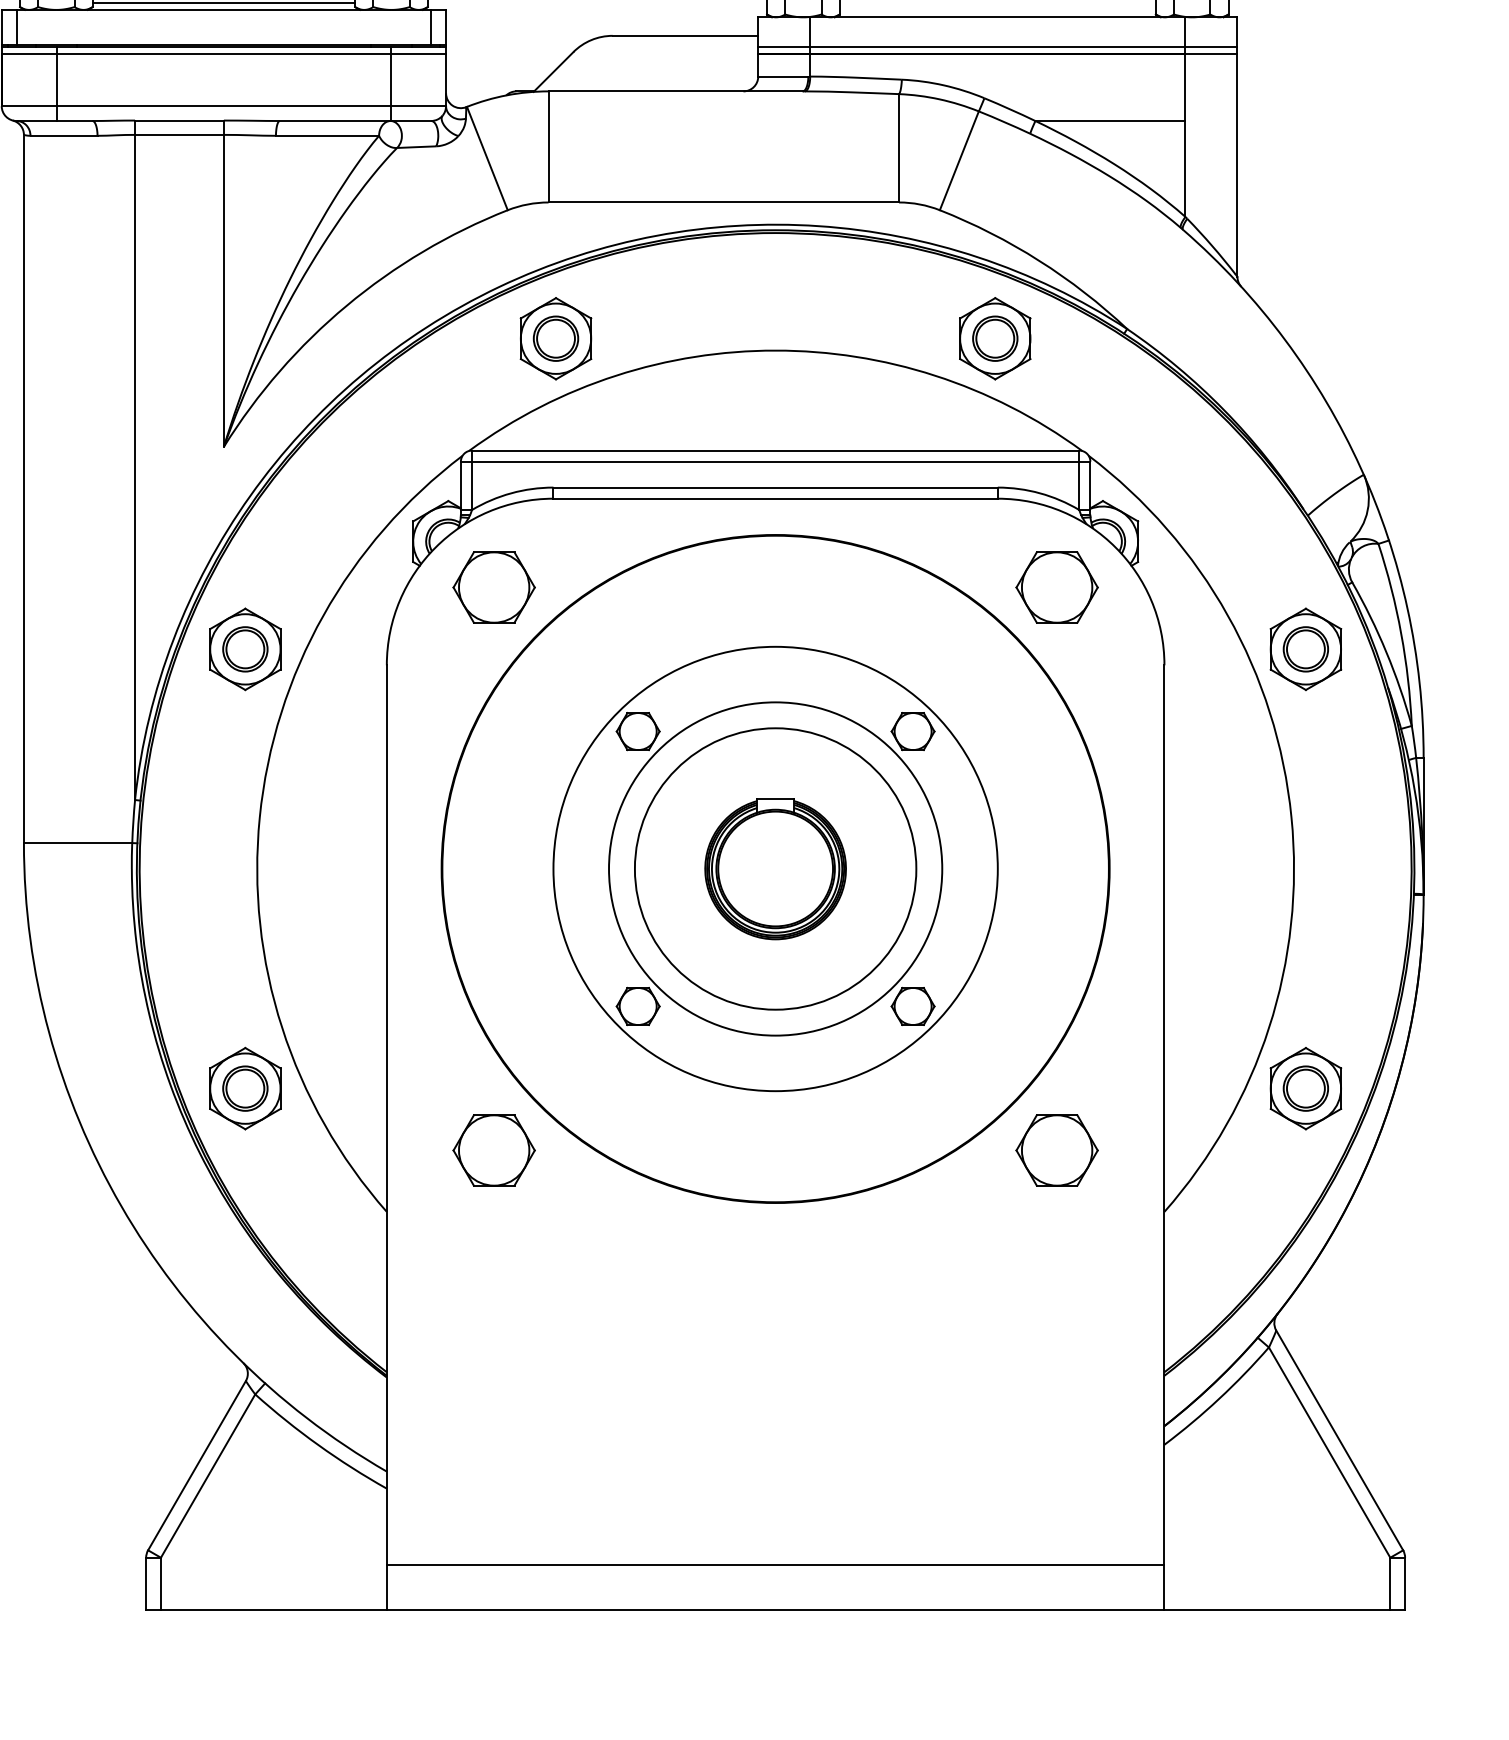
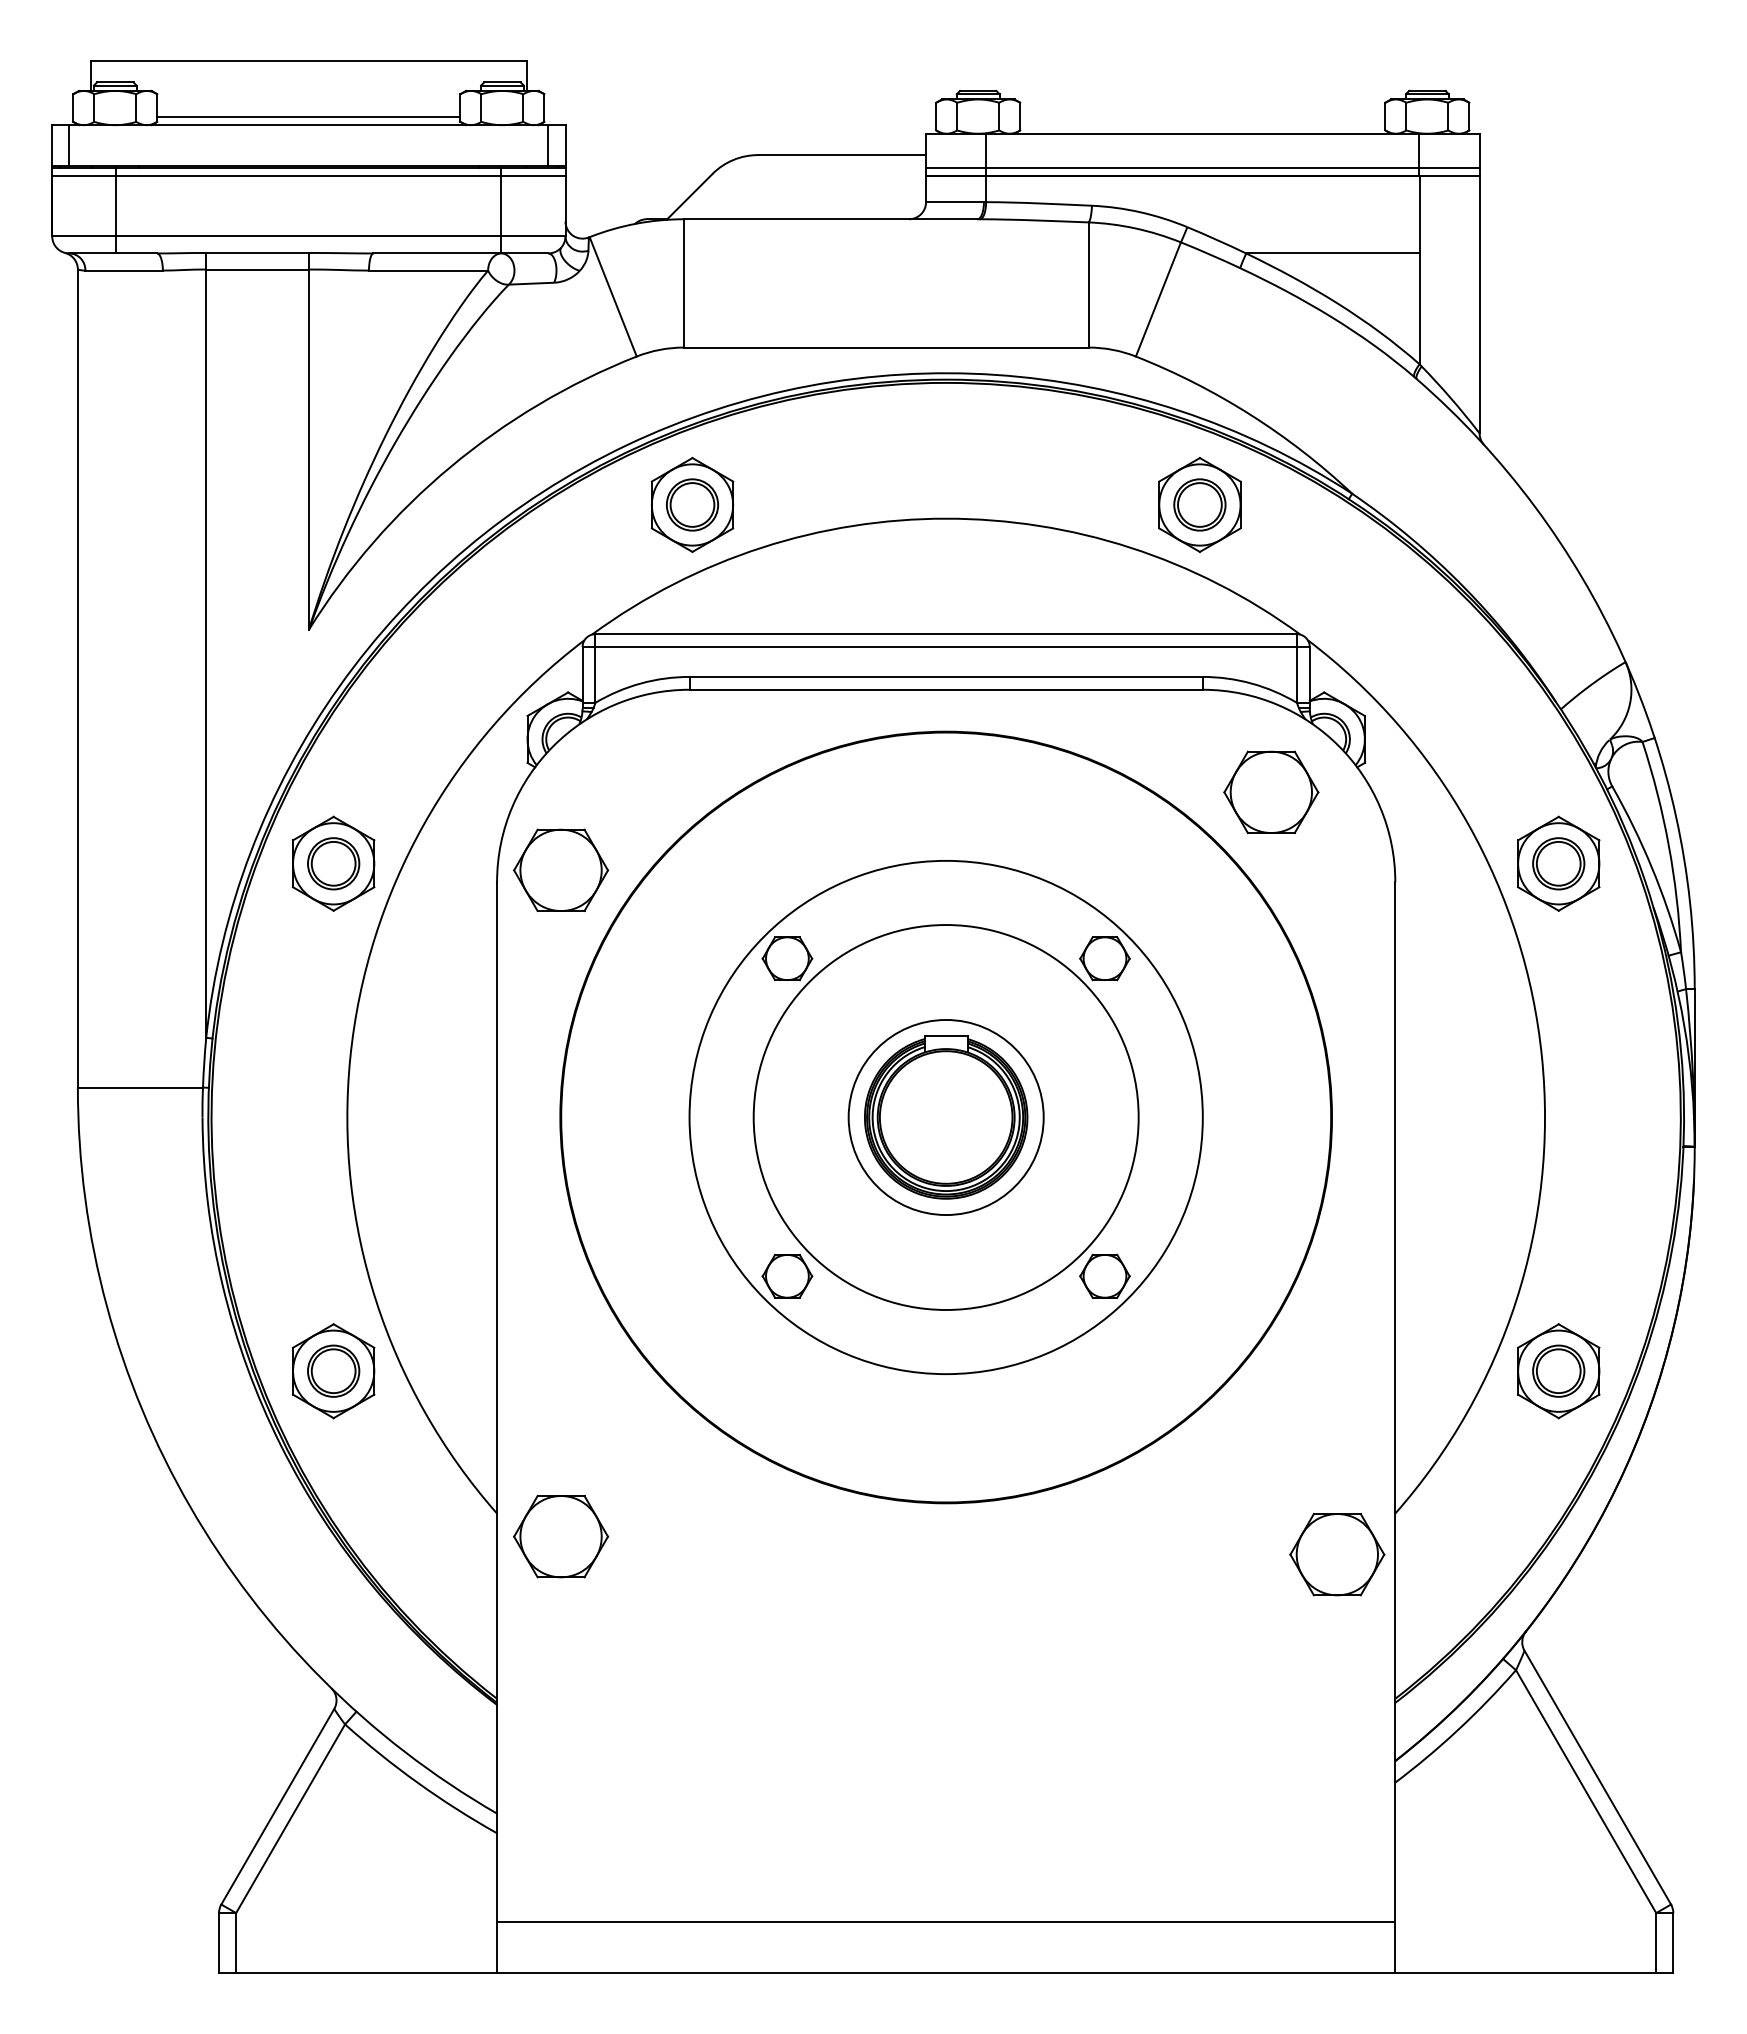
part: (494, 587) -> (561, 870), moved
circle: (775, 868) -> (945, 1117), size x0.6
part: (494, 1150) -> (561, 1536), moved
part: (1057, 1150) -> (1337, 1554), moved

